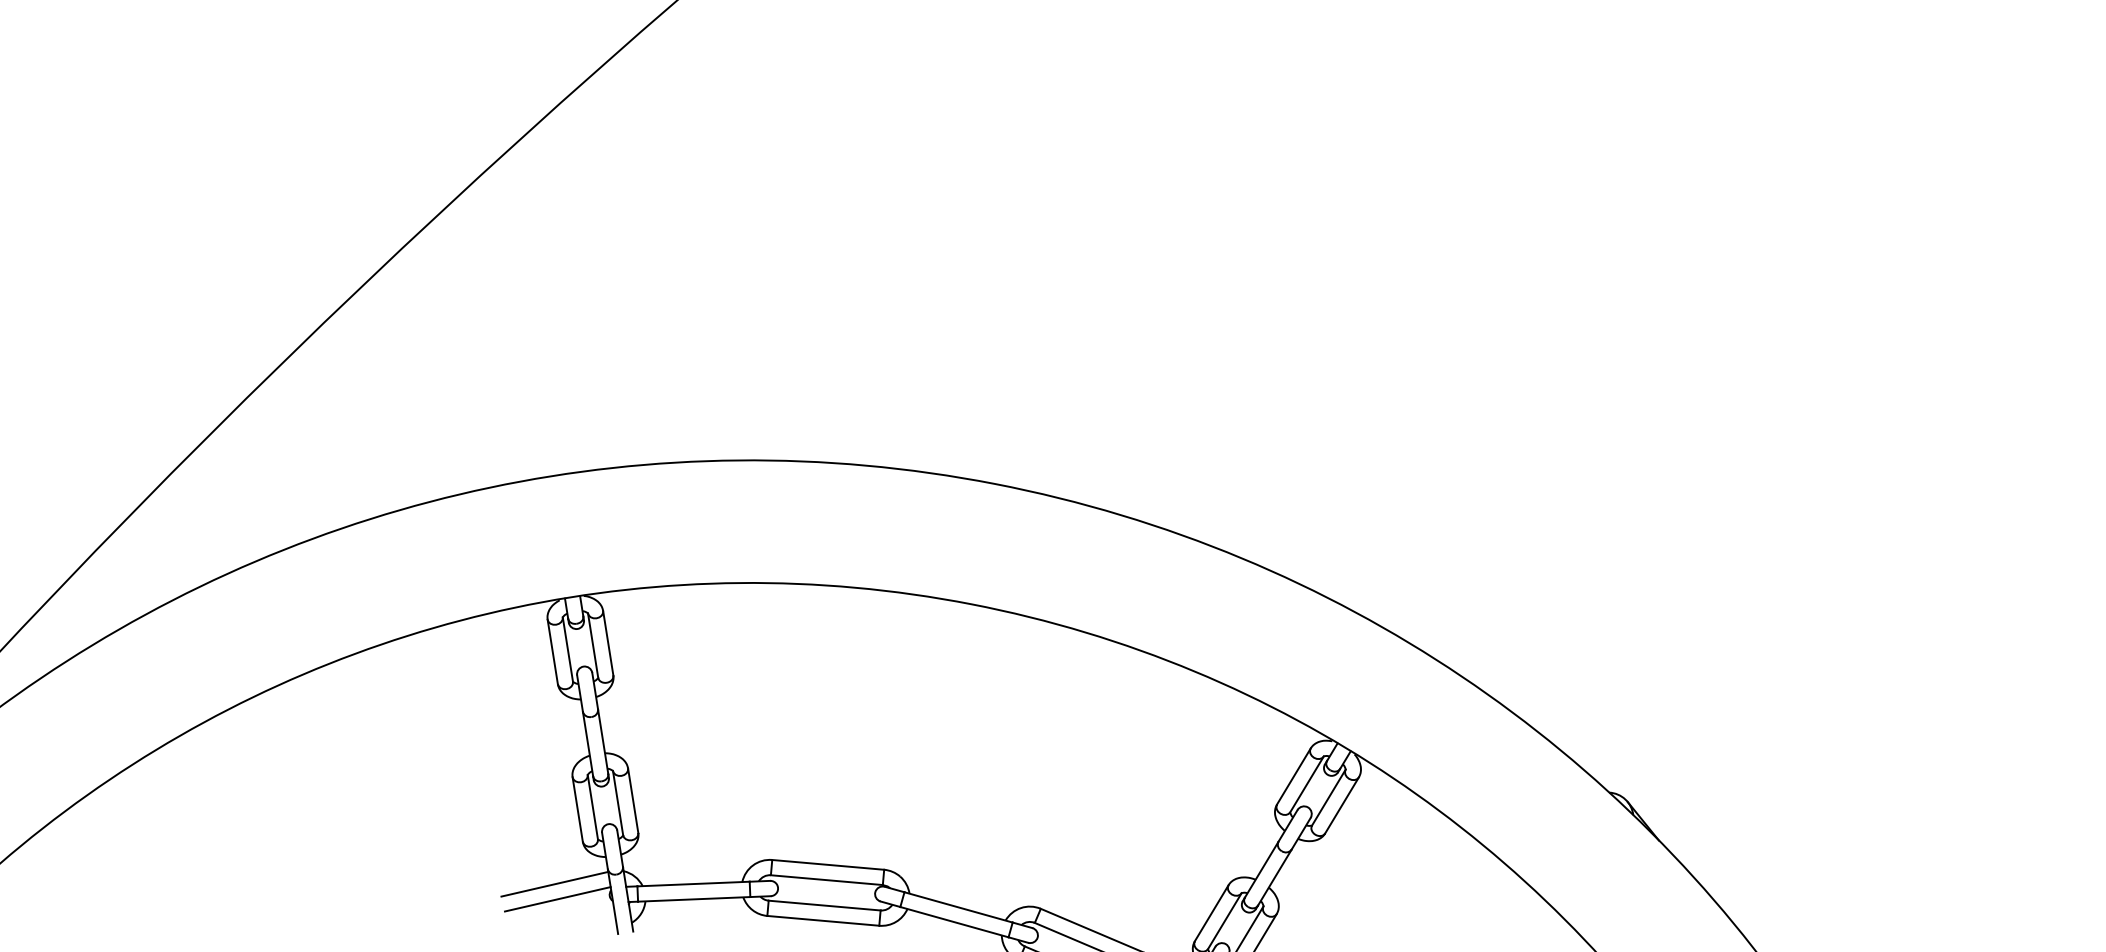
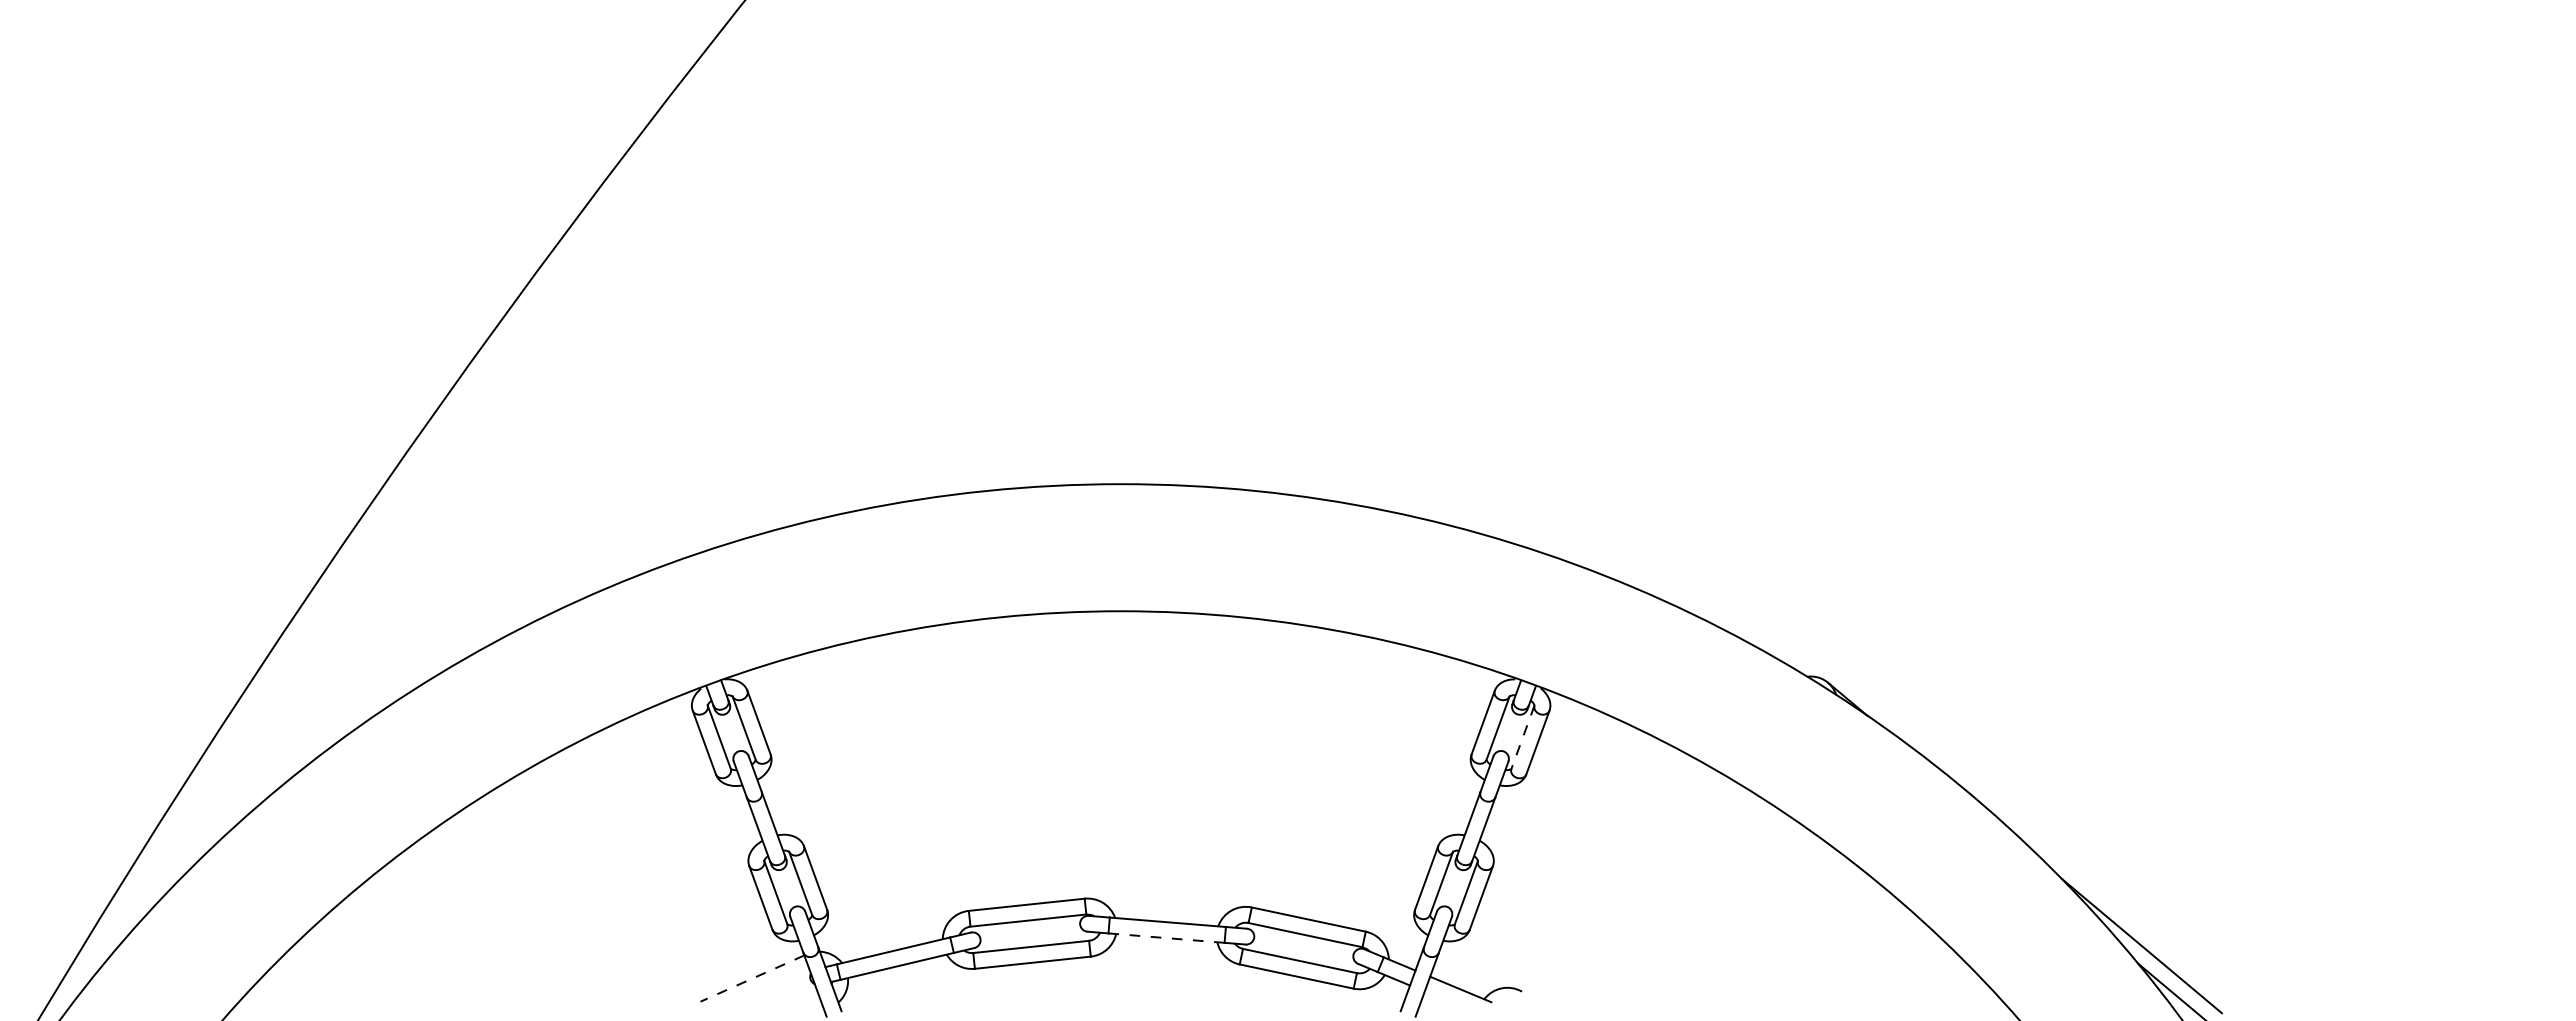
line: (1328, 797) -> (1522, 737), solid -> dashed
line: (554, 884) -> (752, 978), solid -> dashed
line: (557, 899) -> (758, 993), removed
line: (955, 922) -> (1167, 938), solid -> dashed

